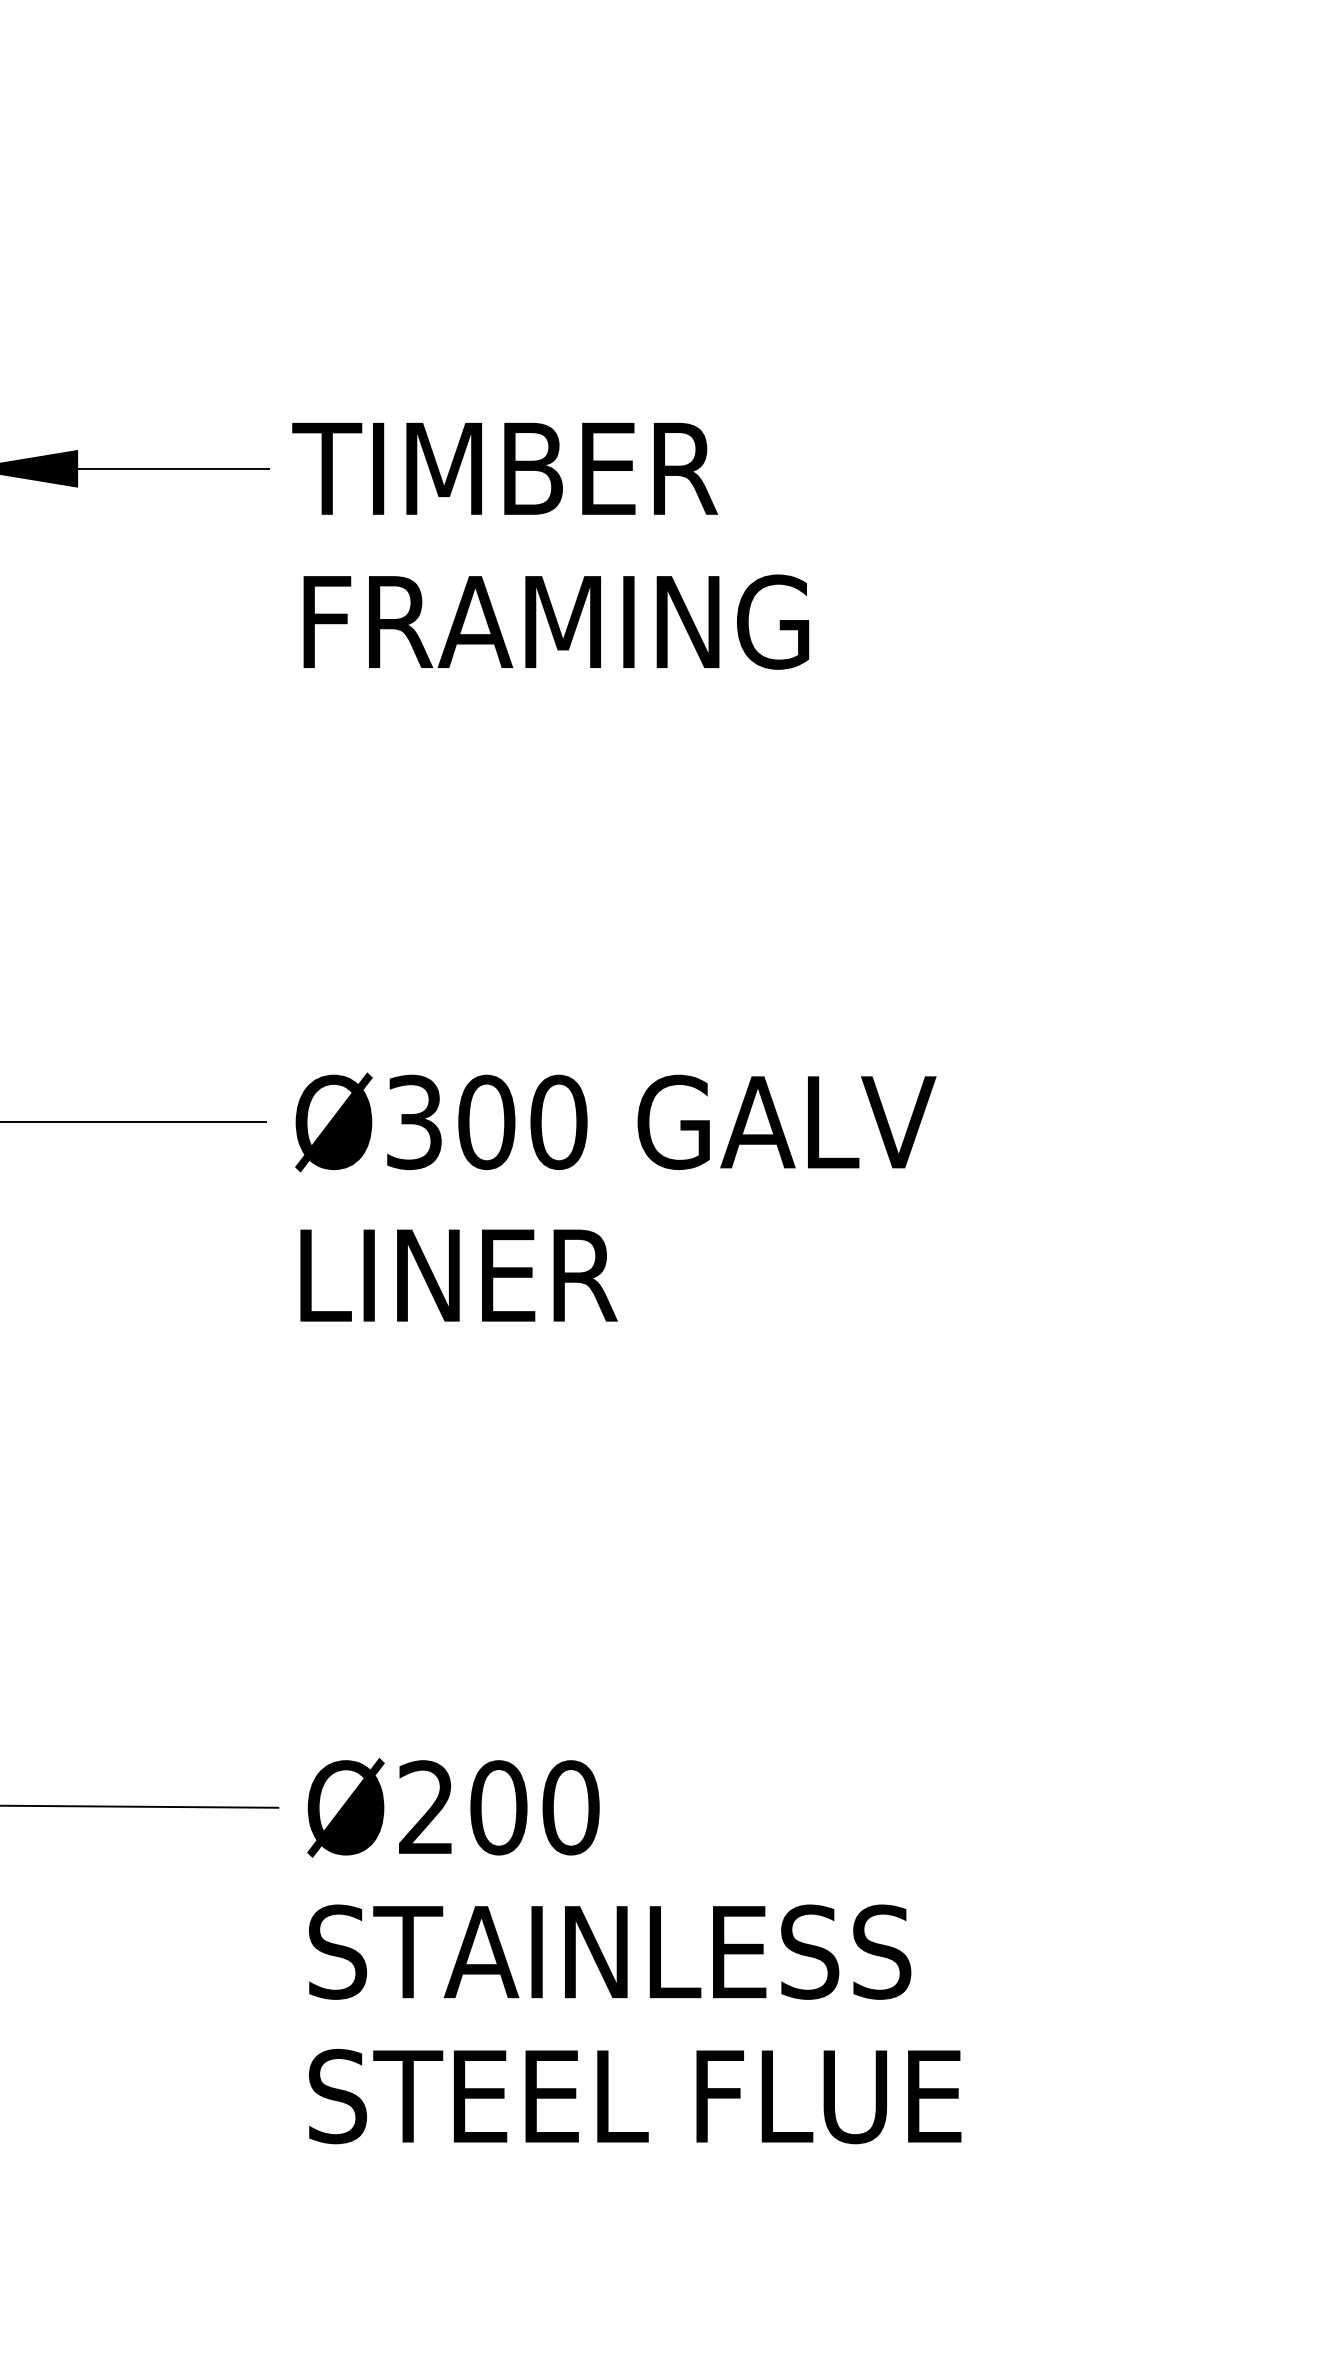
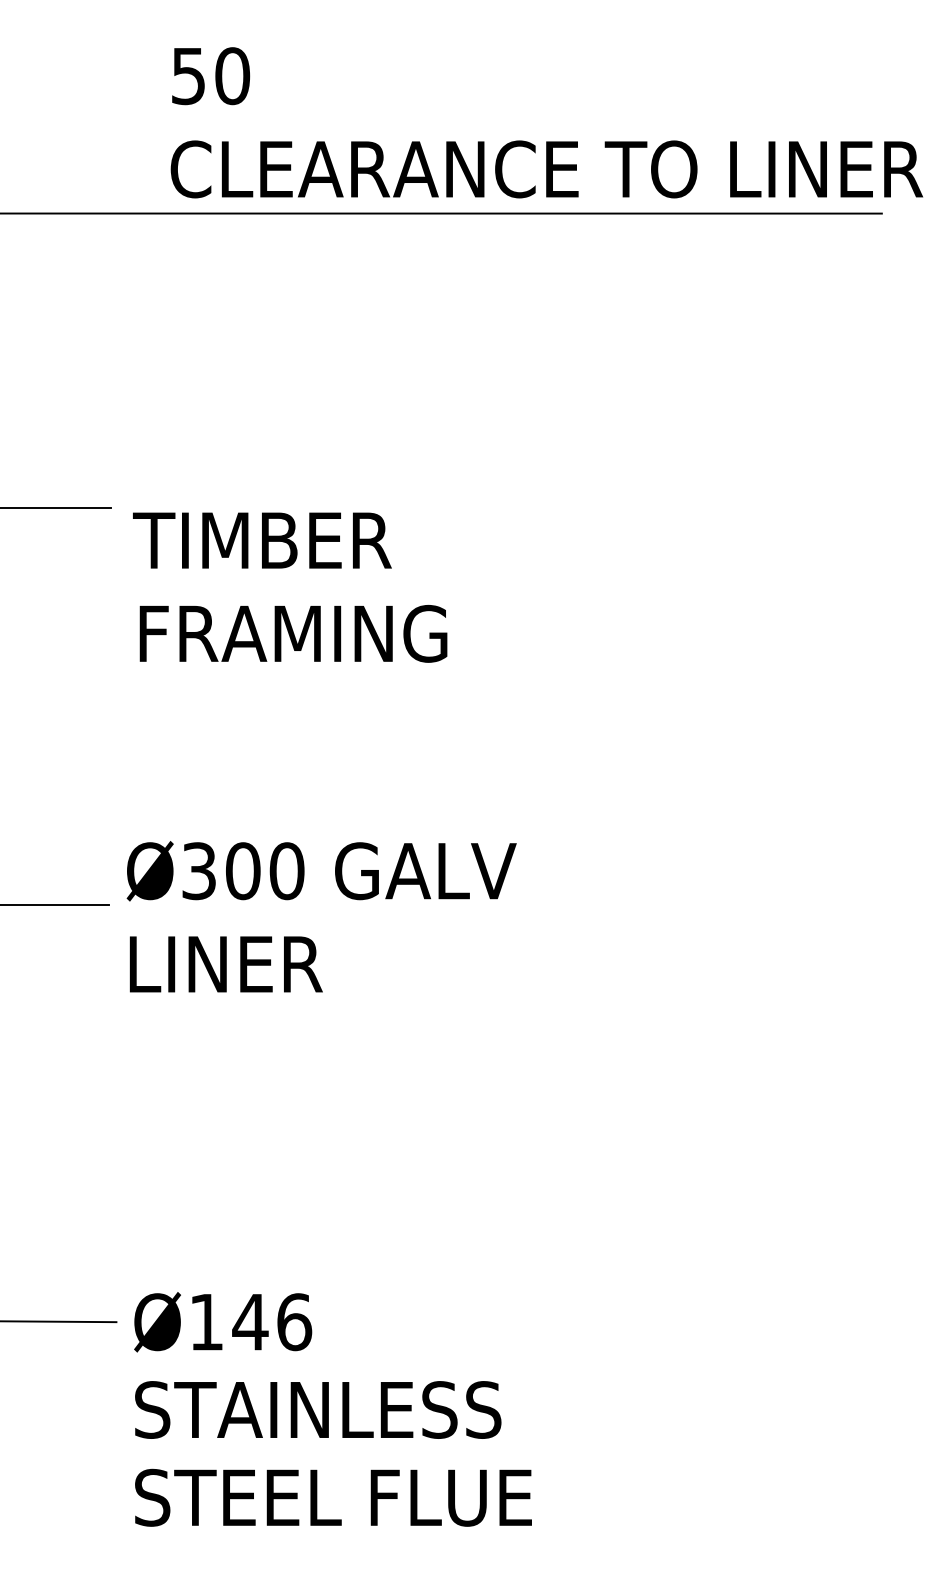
text: (551, 545) -> (290, 587), moved
text: (615, 1196) -> (321, 916), moved
text: (498, 1808) -> (250, 1322), Ø200 -> Ø146

